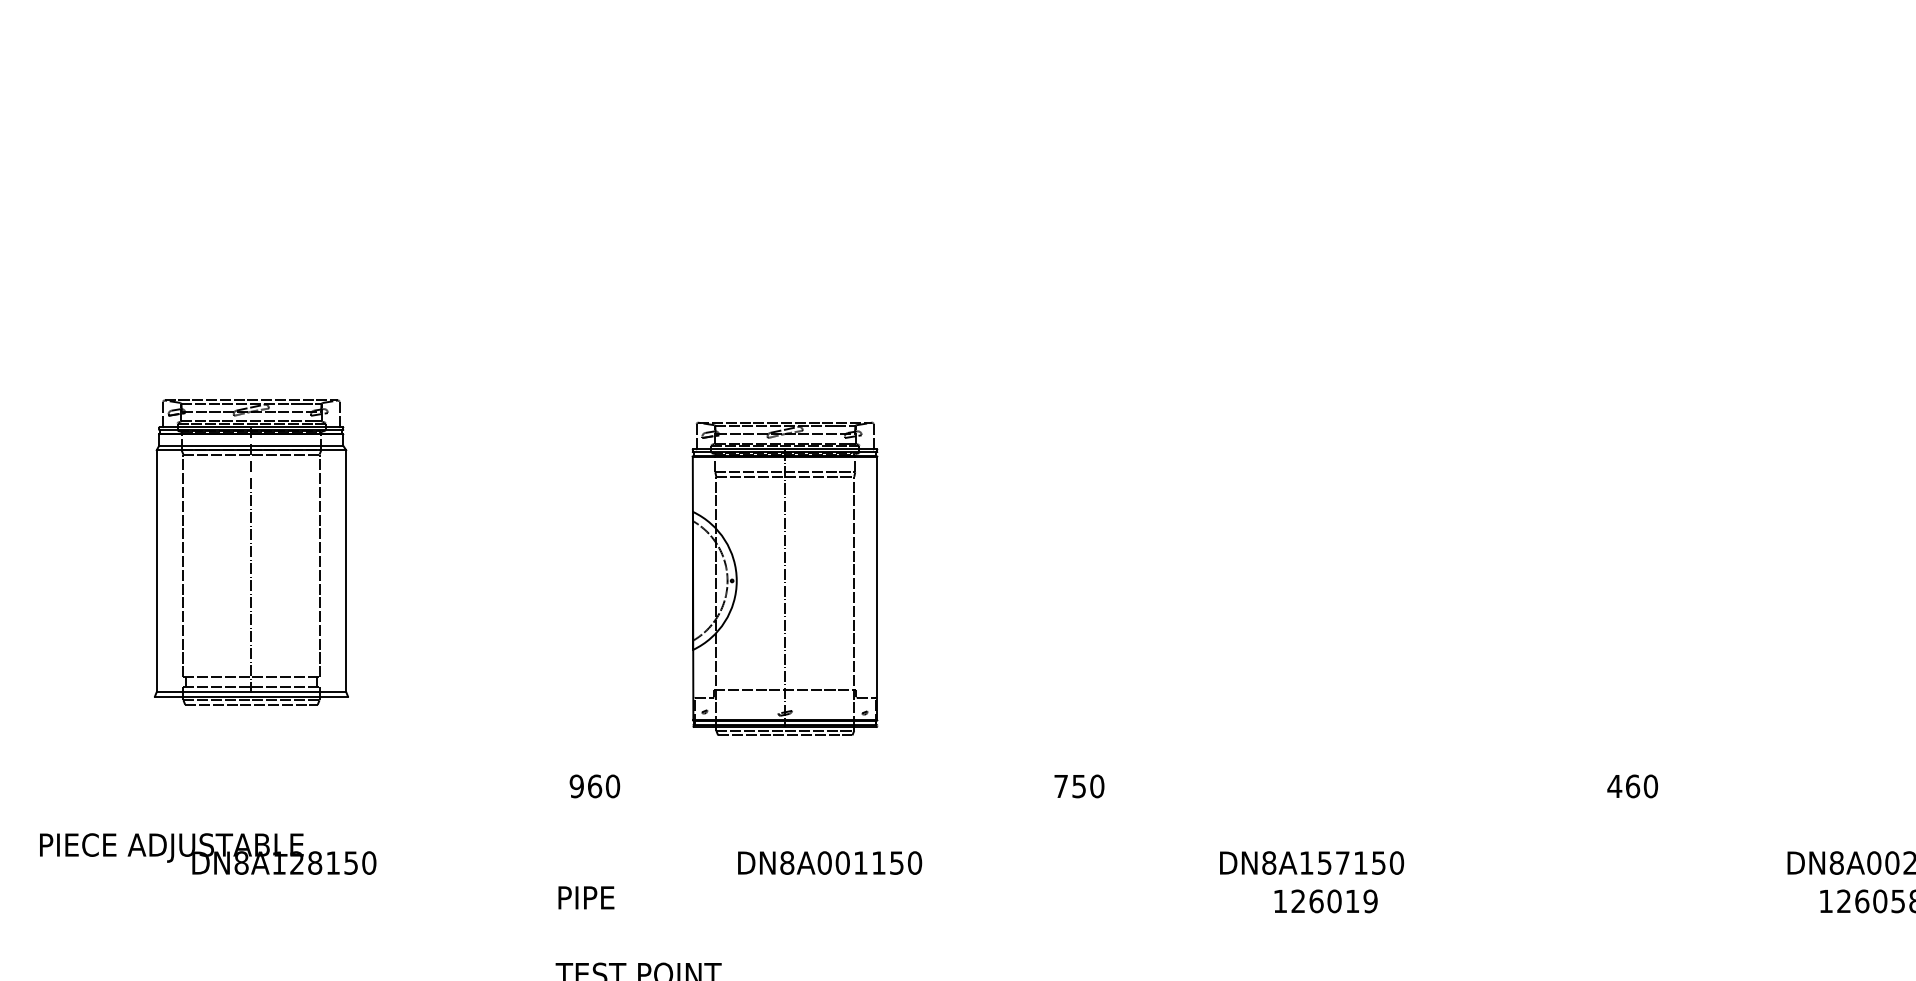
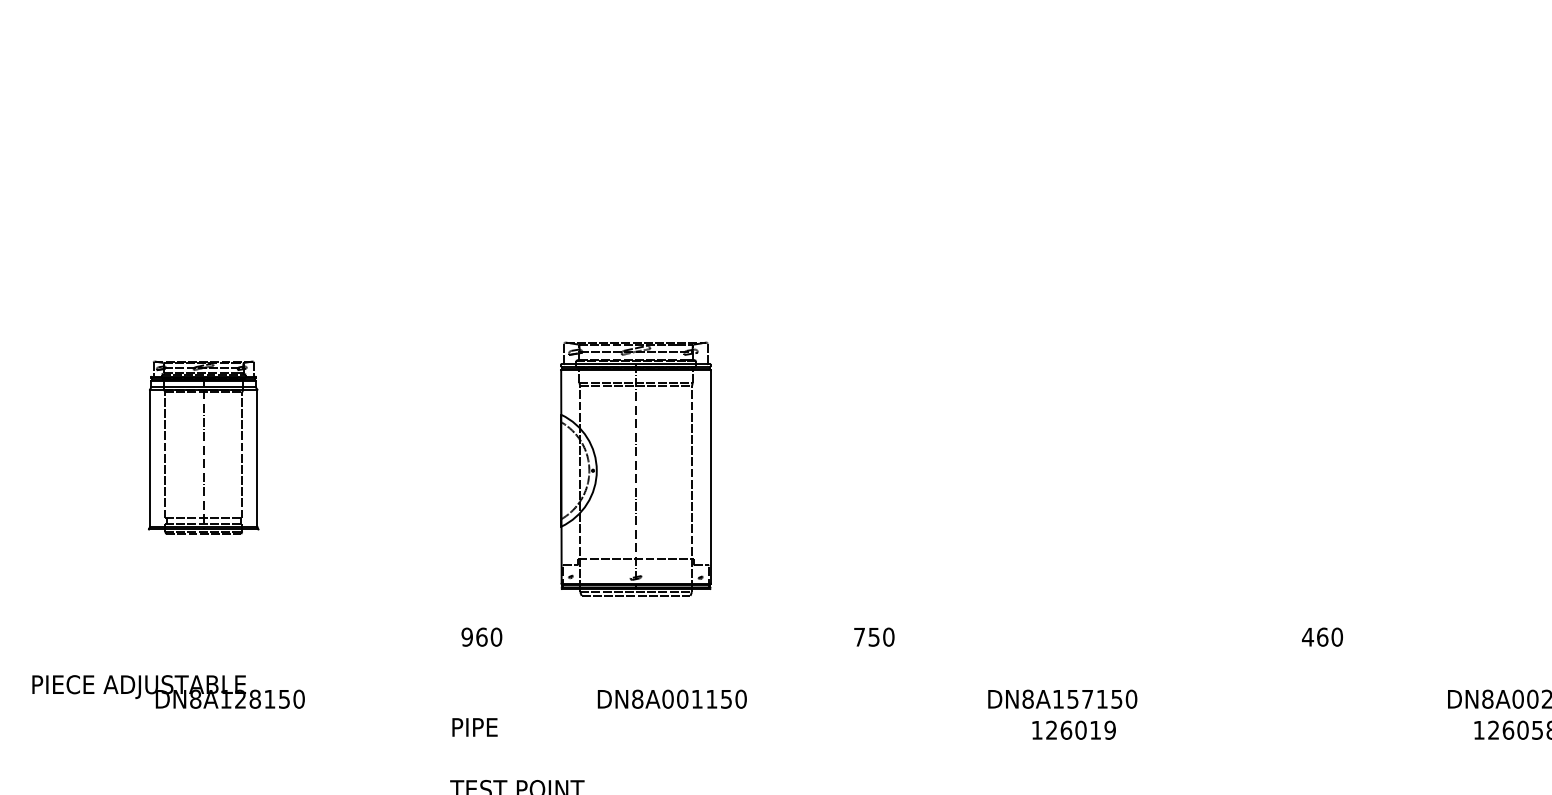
part: (251, 552) -> (203, 447), size x0.7

